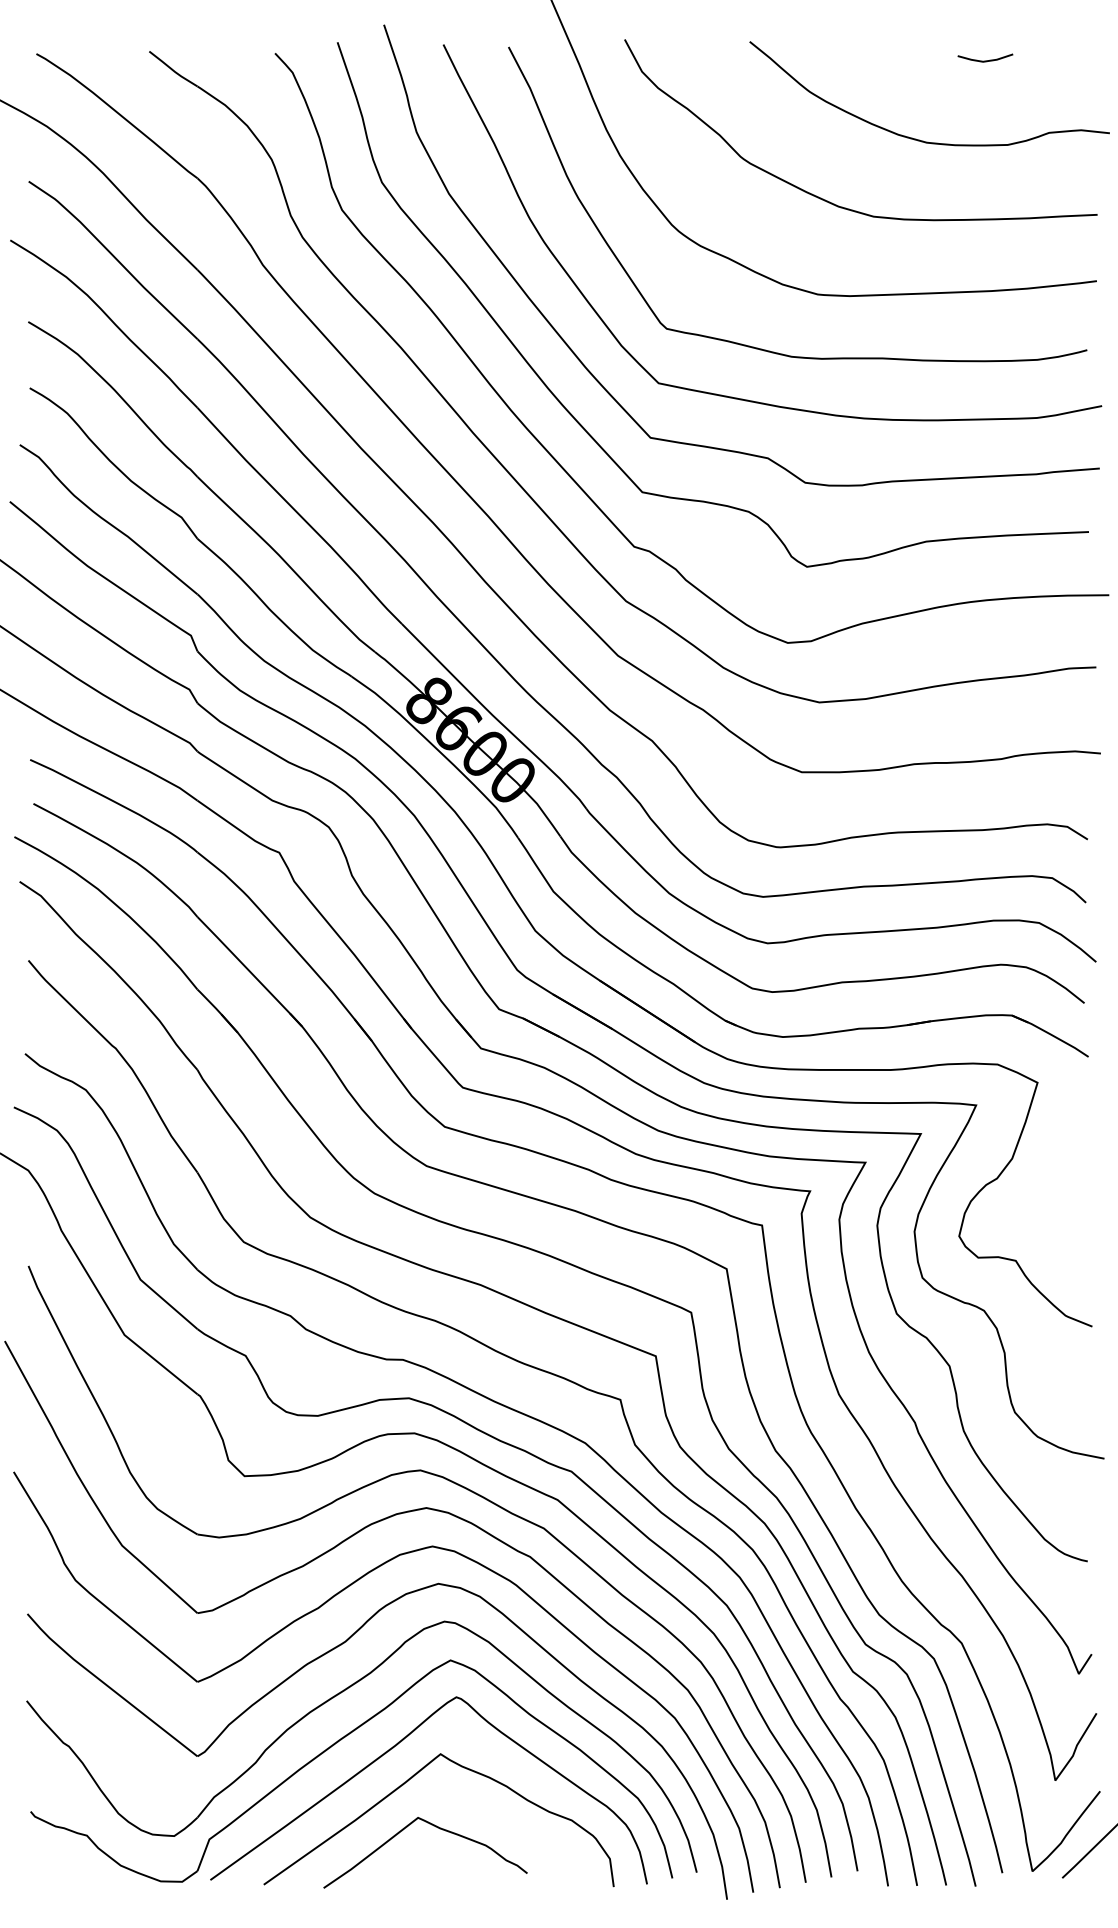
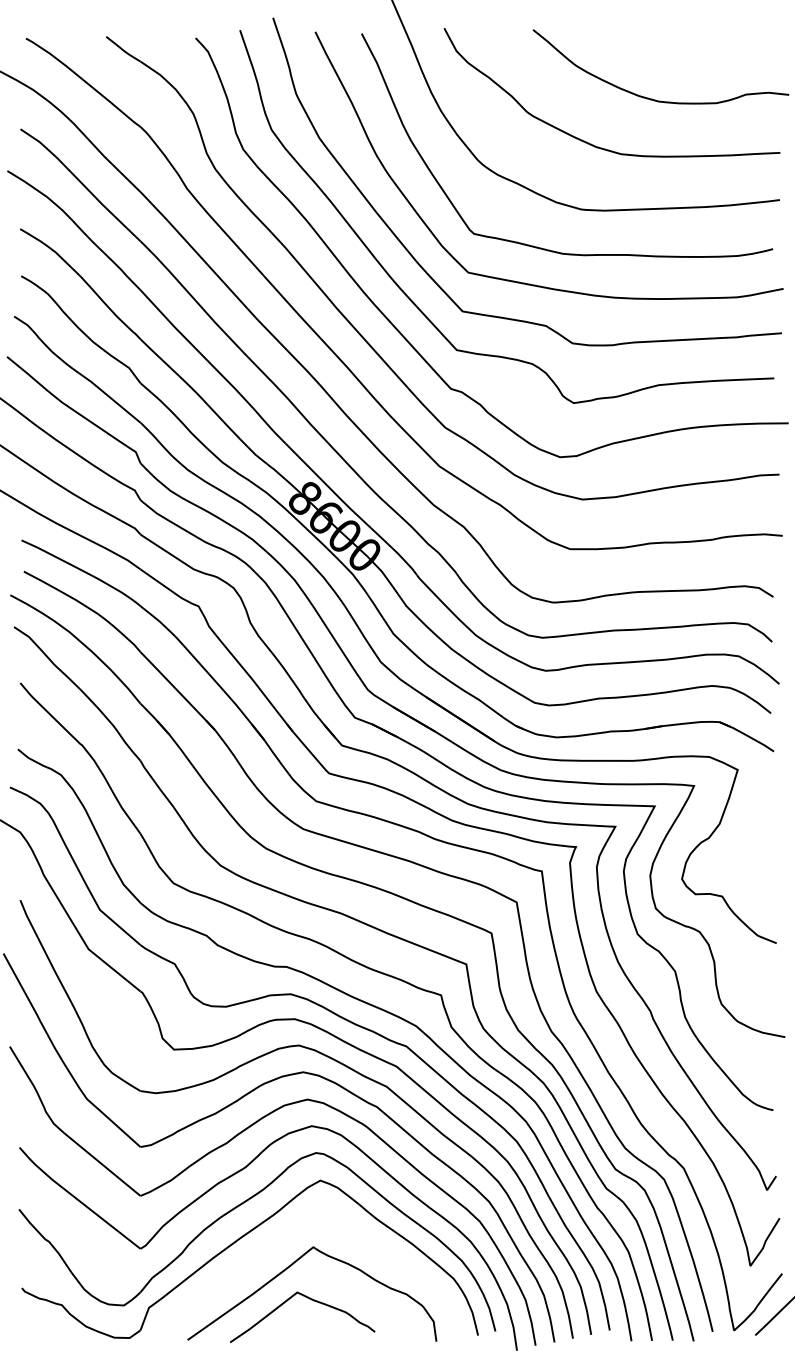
line: (986, 59) -> (701, 42), removed
curve: (395, 1747) -> (281, 1242), removed

